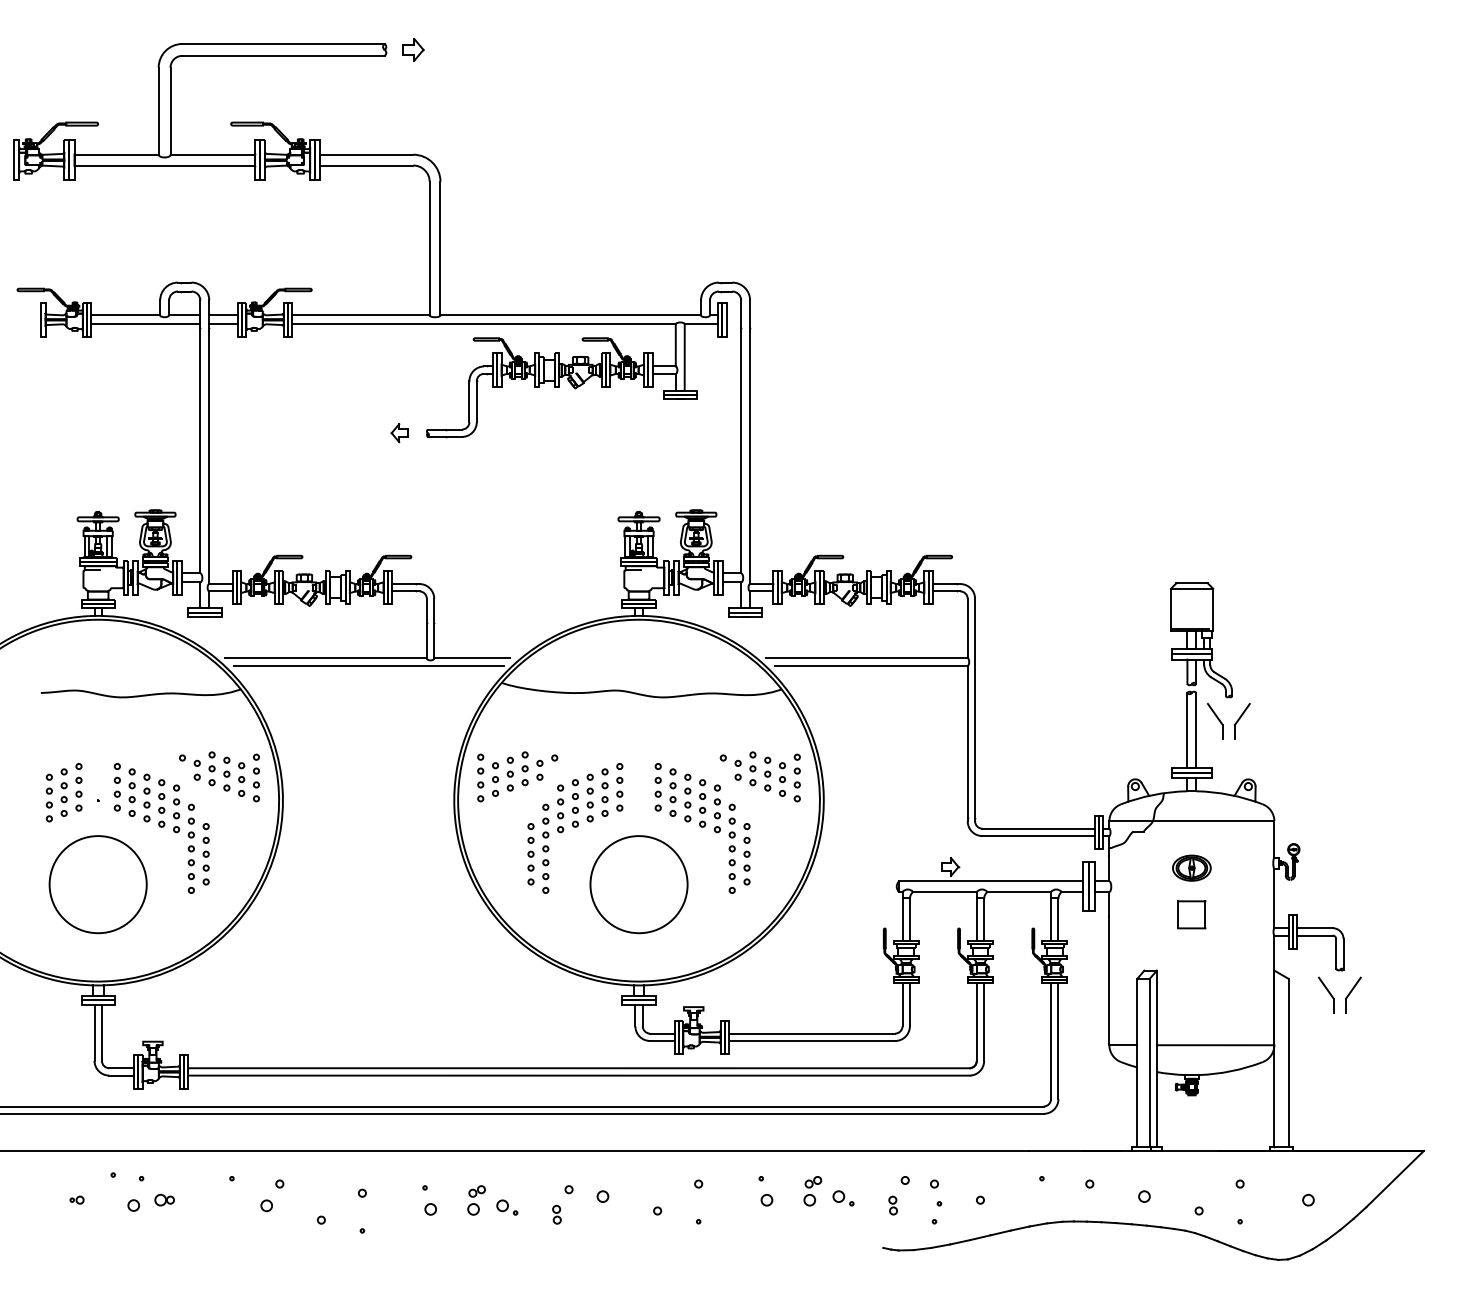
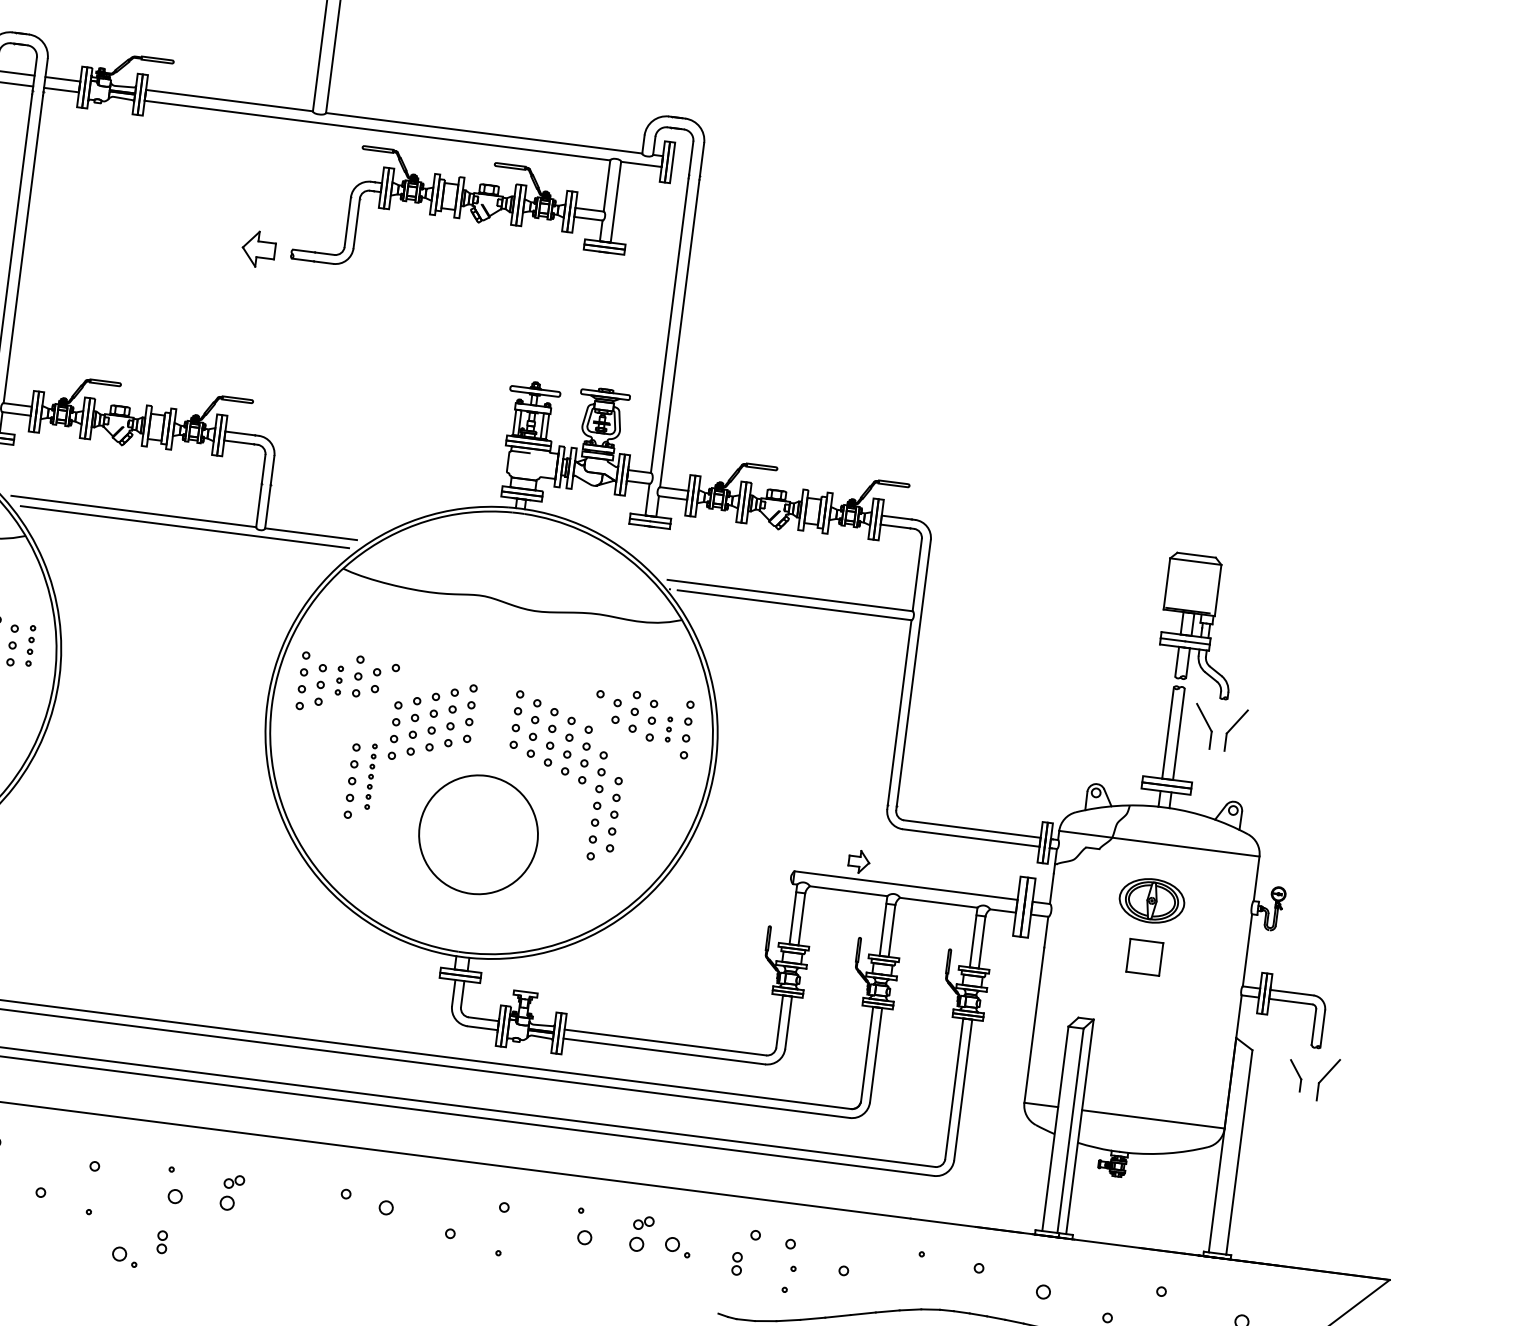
part: (399, 433) -> (257, 250), size x1.6
part: (509, 773) -> (338, 679), size x0.7
part: (256, 777) -> (30, 645), size x0.7
part: (782, 779) -> (669, 729), size x0.6
part: (545, 848) -> (370, 776), size x0.6
part: (1191, 867) -> (1151, 899), size x1.4
part: (1325, 994) -> (1294, 1074), size x0.7
part: (507, 1207) -> (125, 1256), moved
part: (556, 1214) -> (161, 1241), moved

